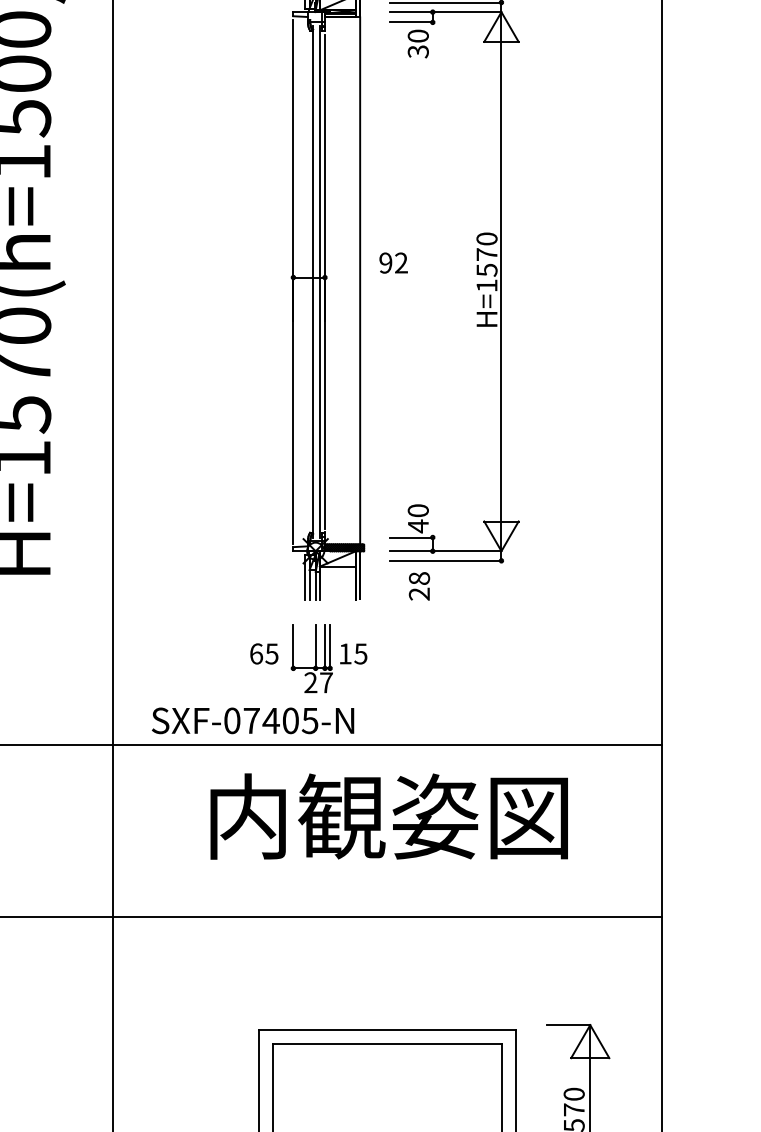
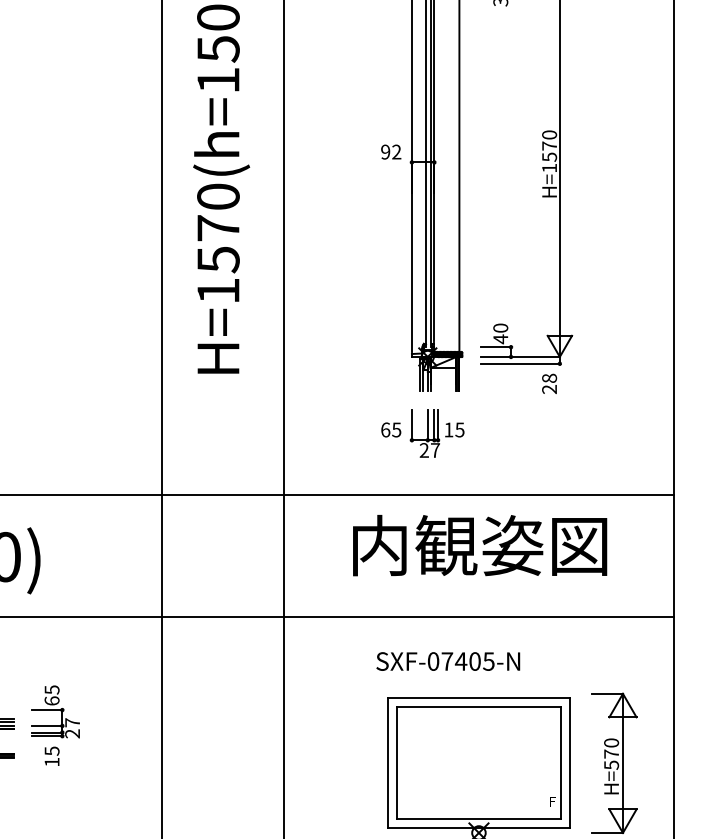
text: (394, 262) -> (391, 151), moved
text: (419, 585) -> (549, 383), moved
text: (253, 720) -> (448, 661), moved

